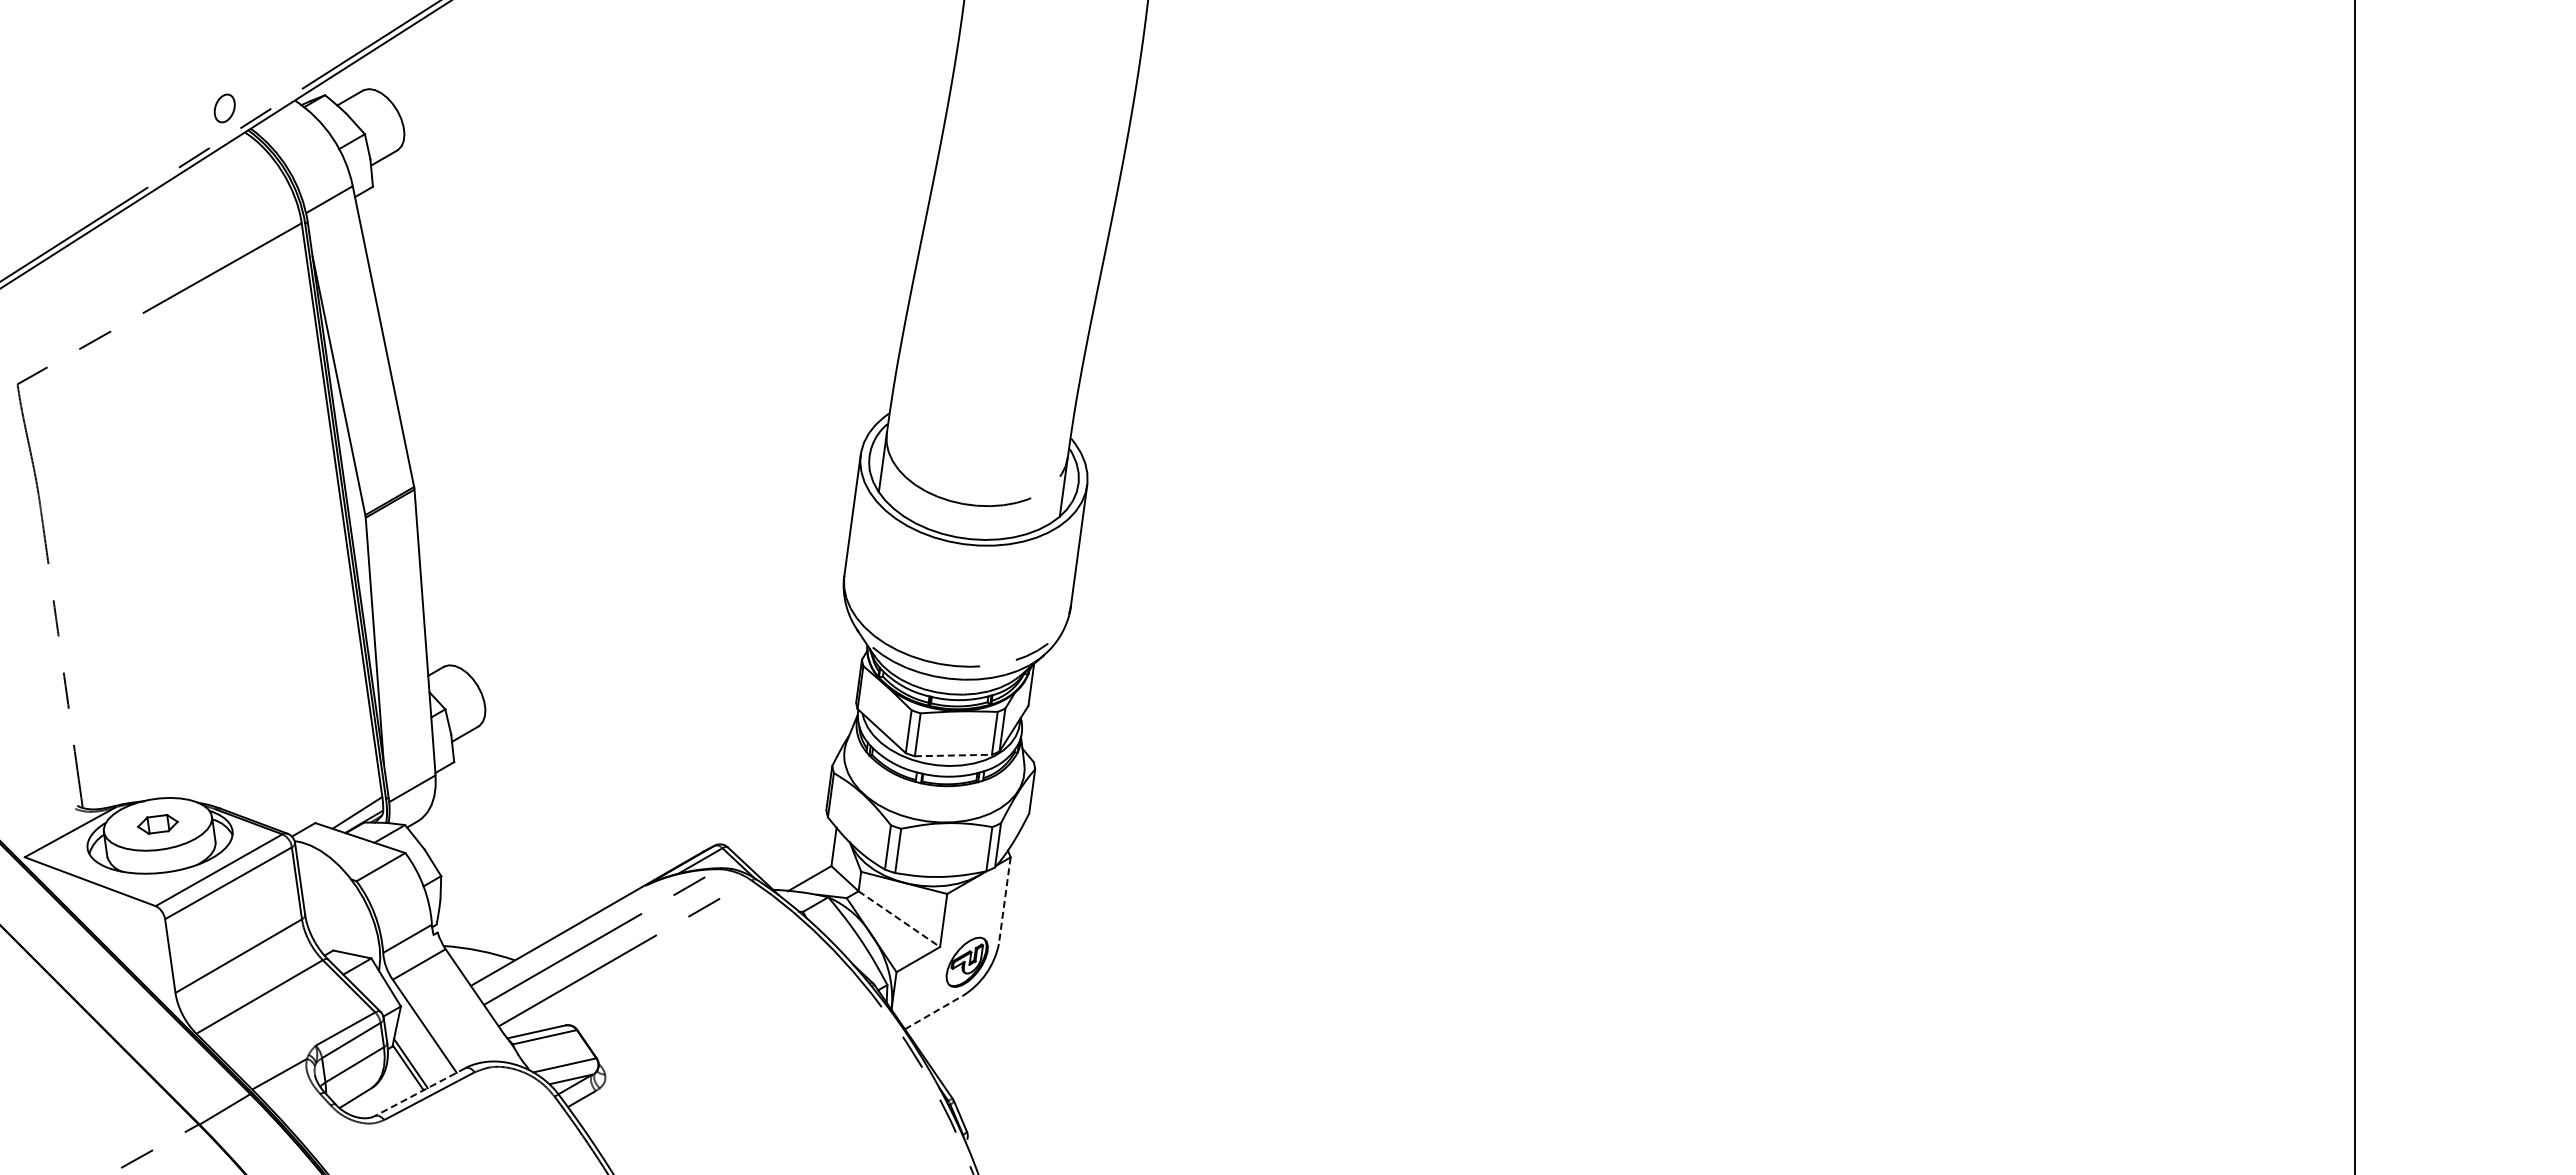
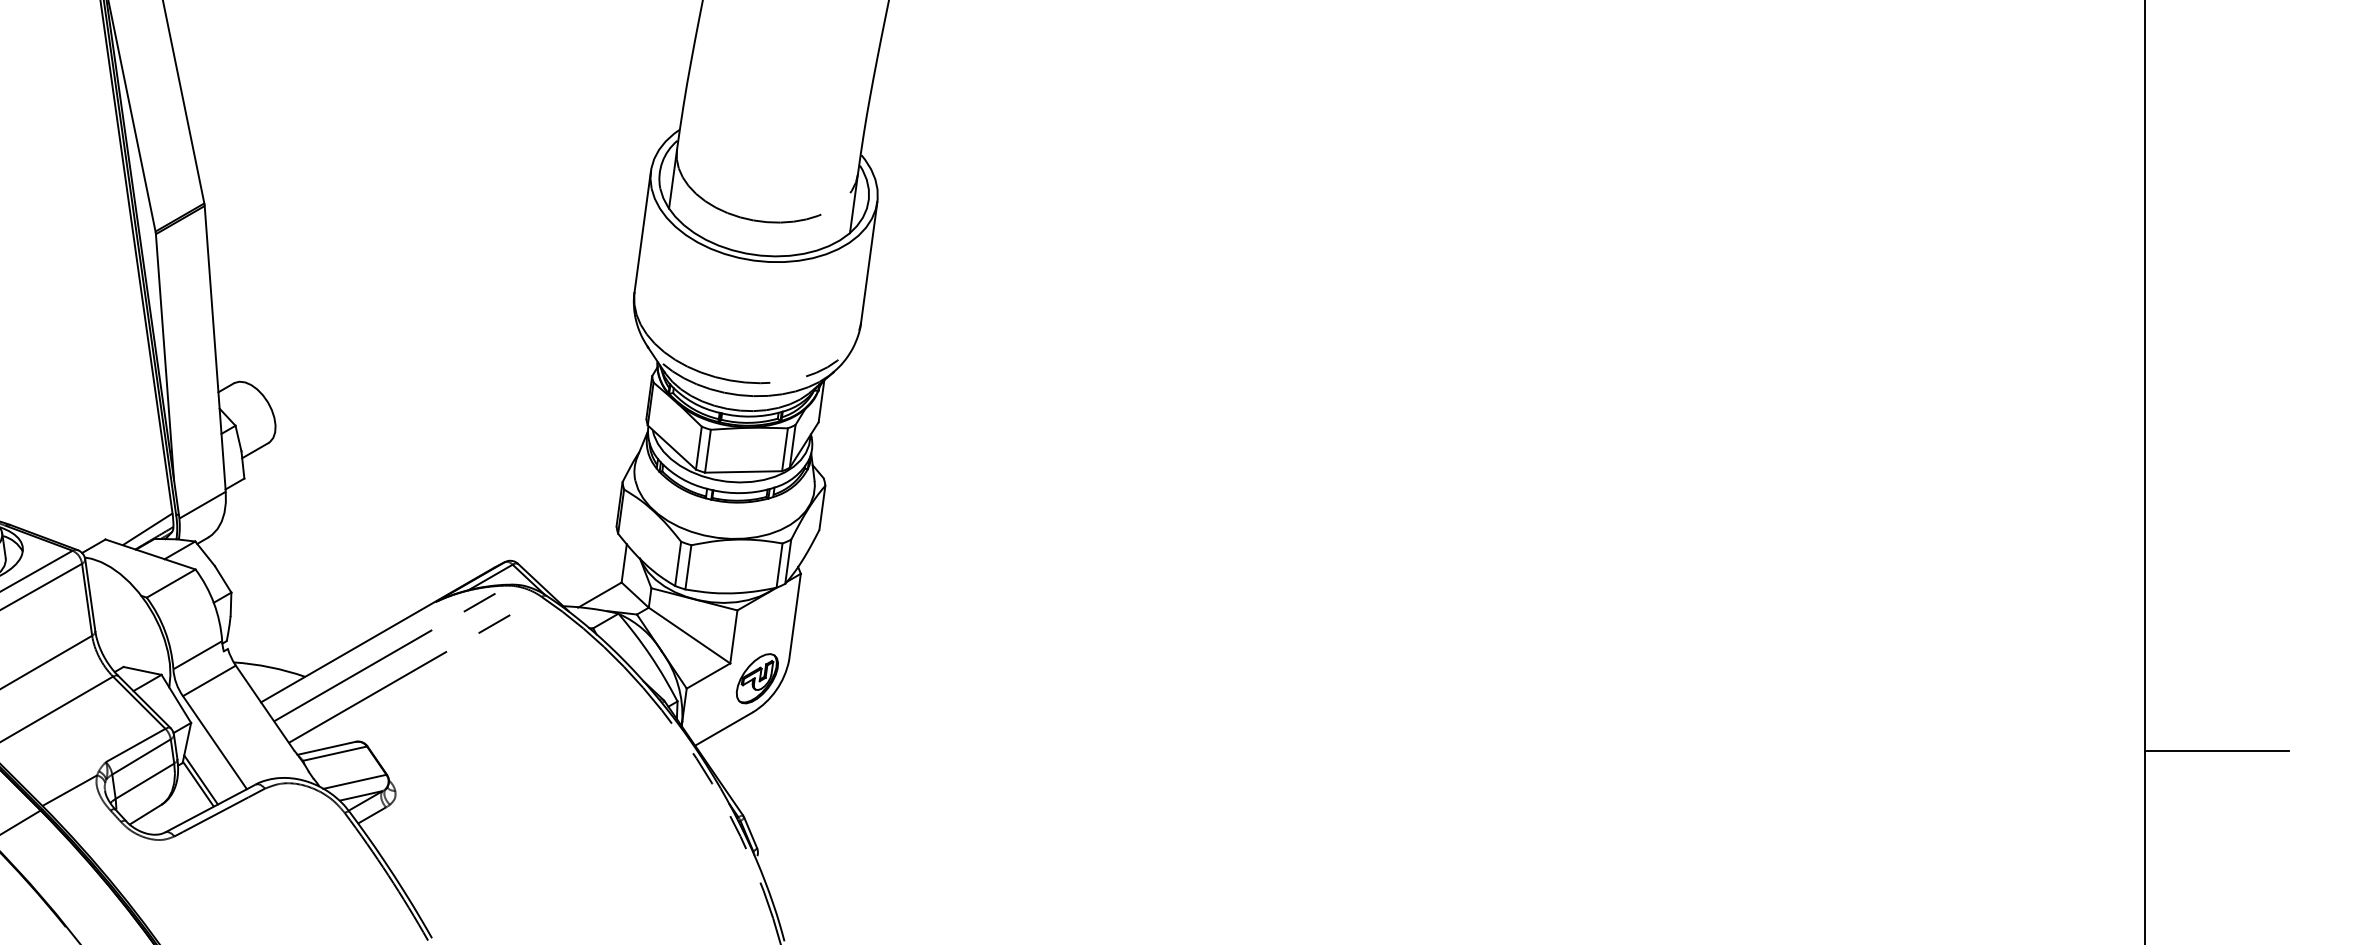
line: (953, 755) -> (743, 471), dashed -> solid
line: (1004, 900) -> (794, 616), dashed -> solid
line: (899, 919) -> (689, 635), dashed -> solid
line: (934, 1012) -> (724, 728), dashed -> solid
line: (2426, 1034) -> (2216, 750), added
line: (419, 1092) -> (209, 808), dashed -> solid

